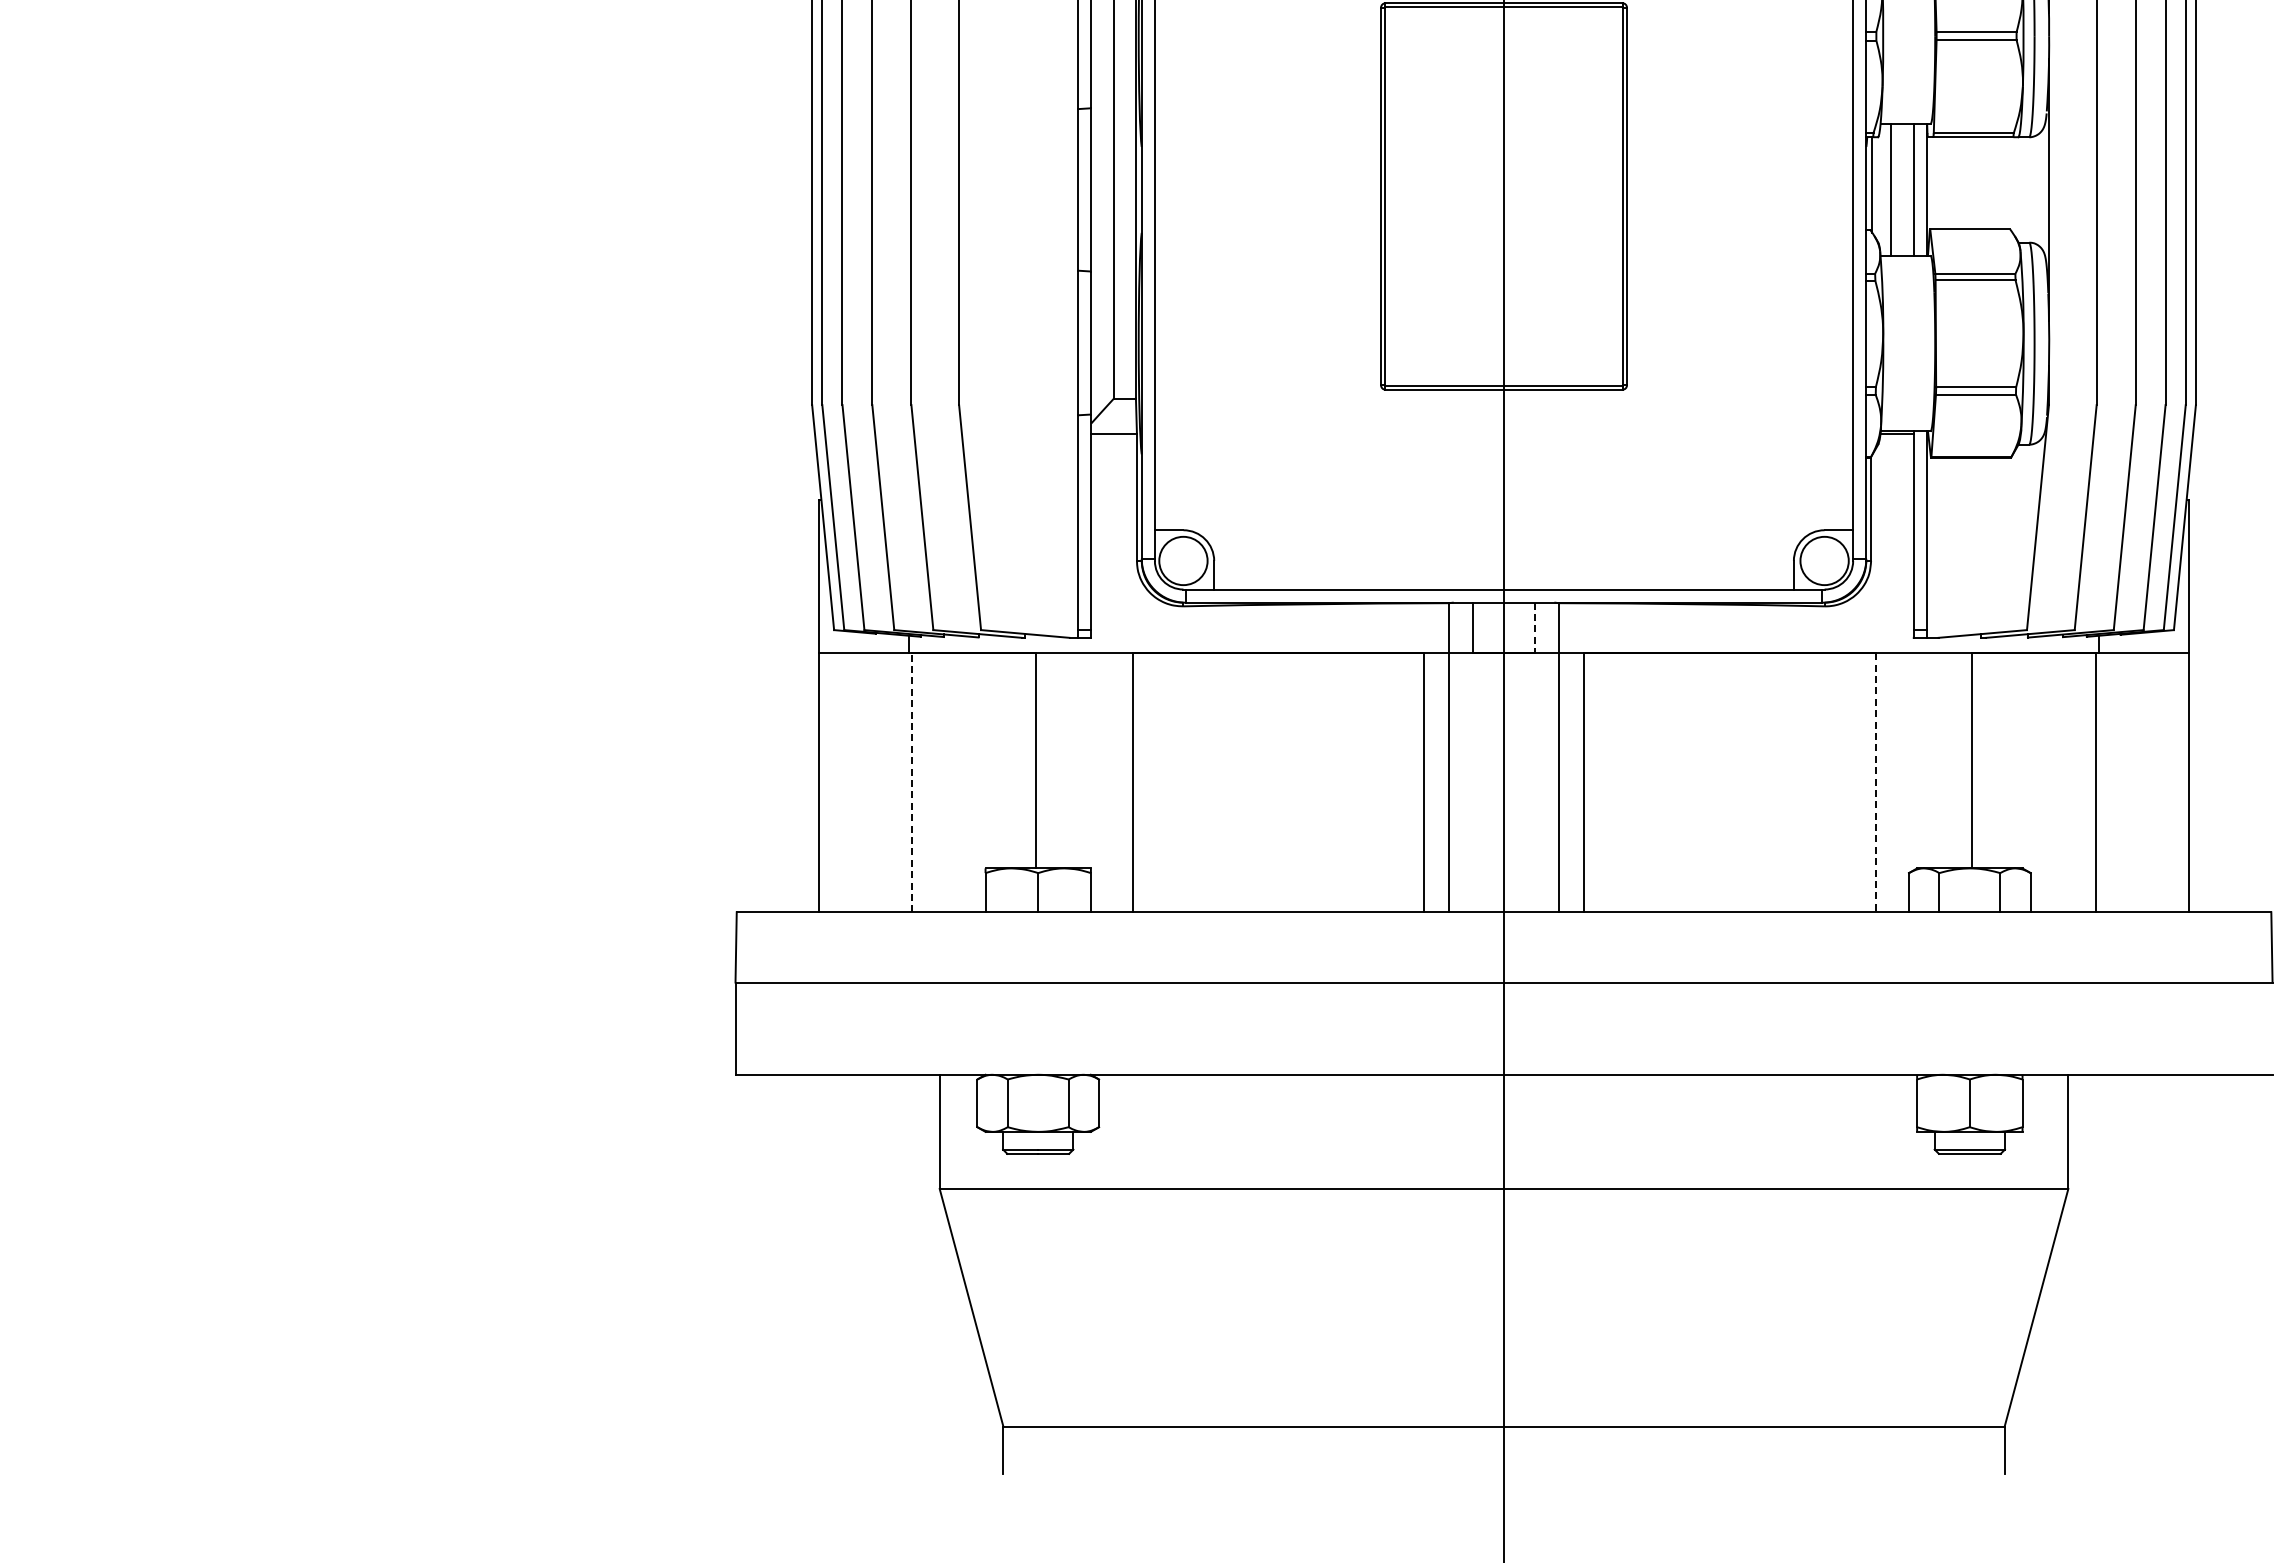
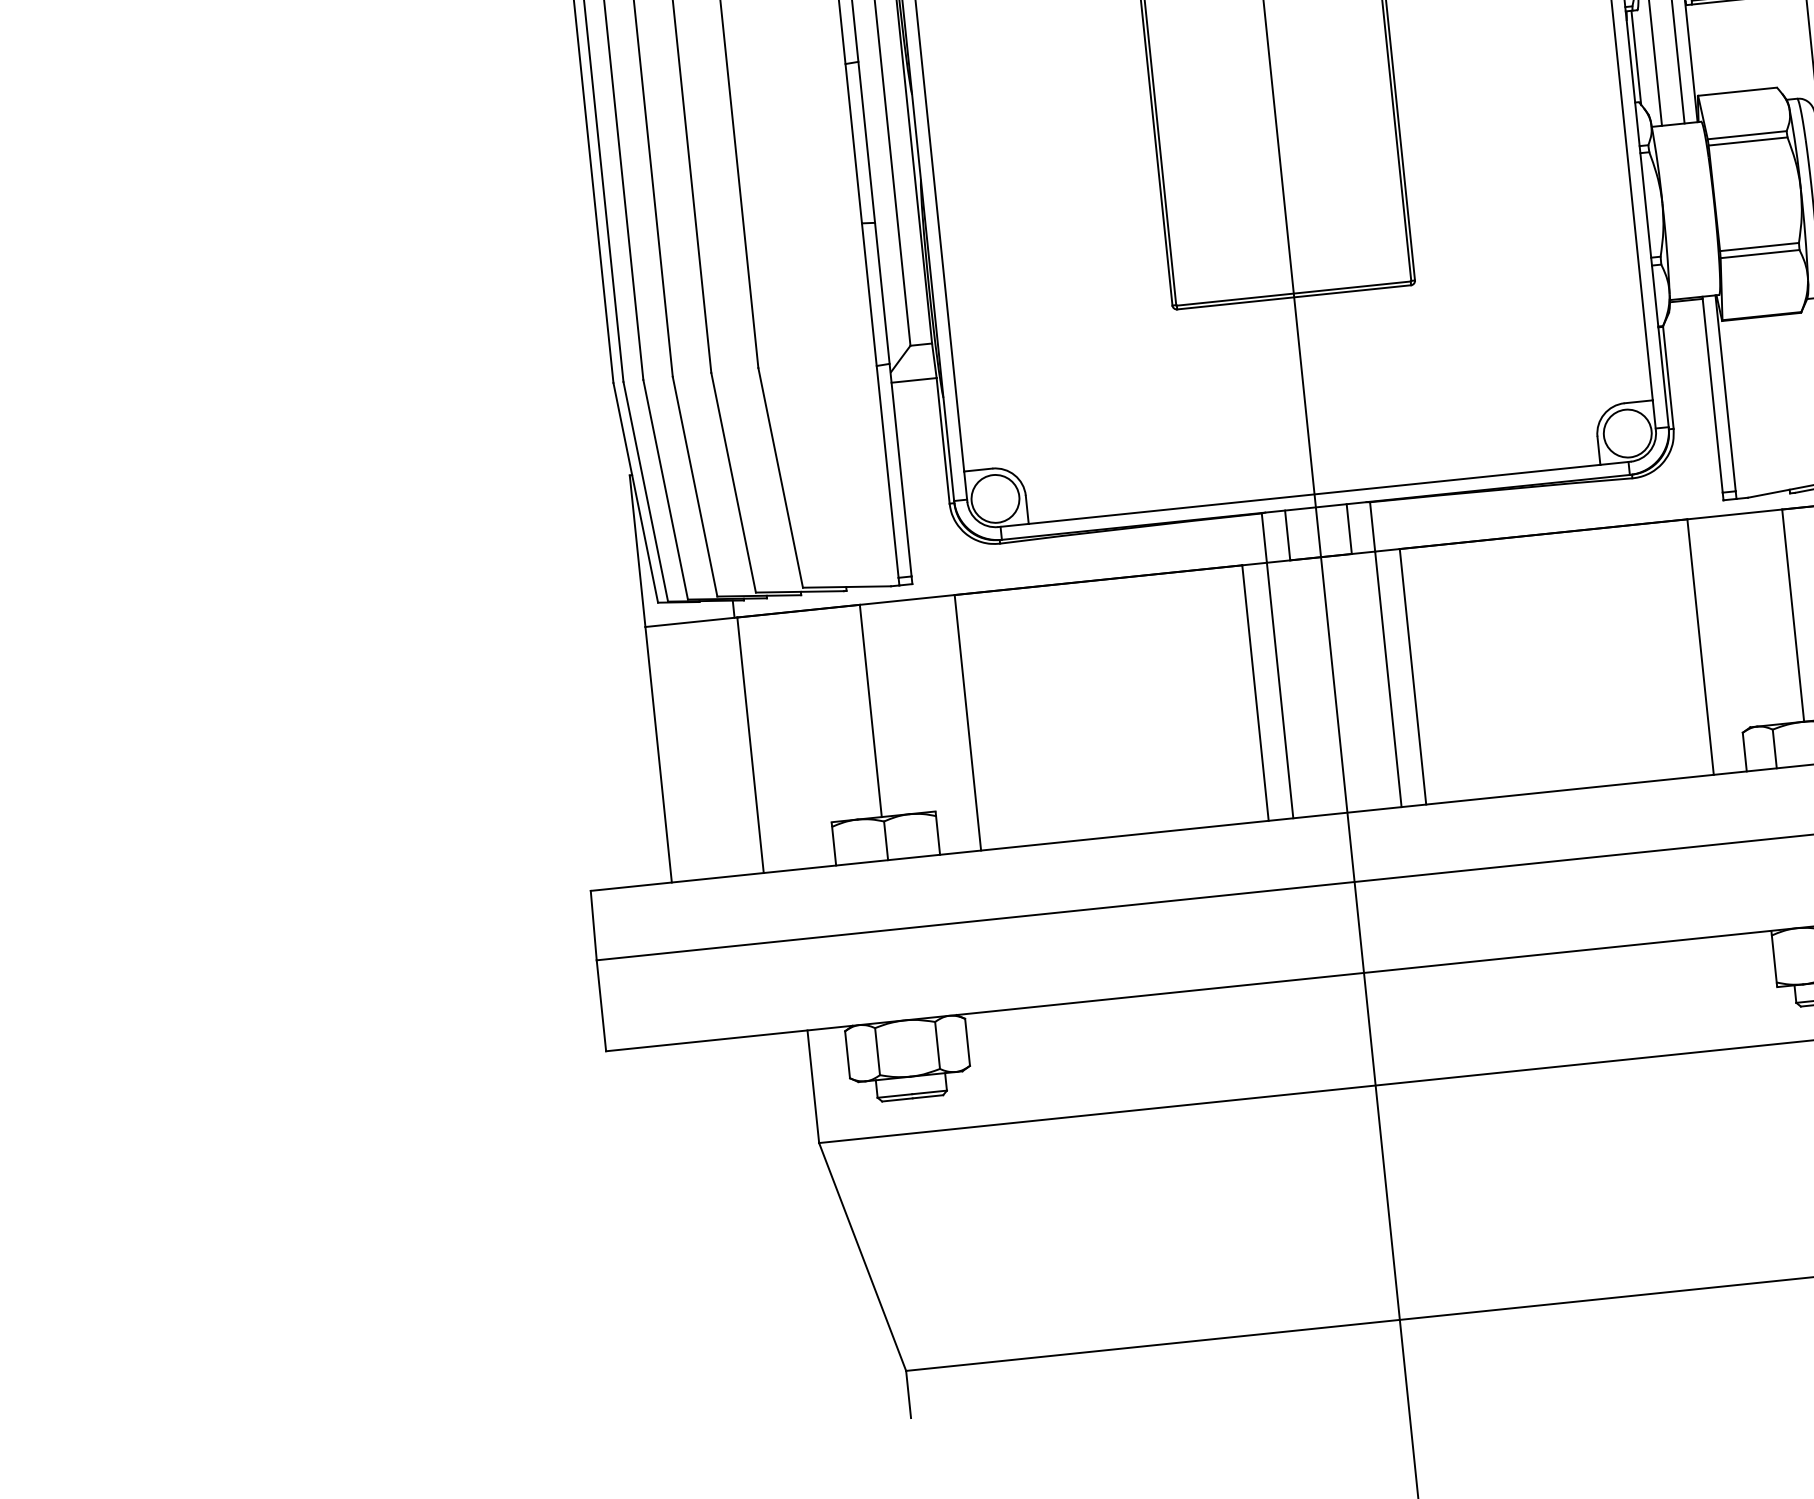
line: (1535, 628) -> (1349, 529), dashed -> solid
line: (912, 782) -> (750, 744), dashed -> solid
line: (1875, 782) -> (1700, 646), dashed -> solid

